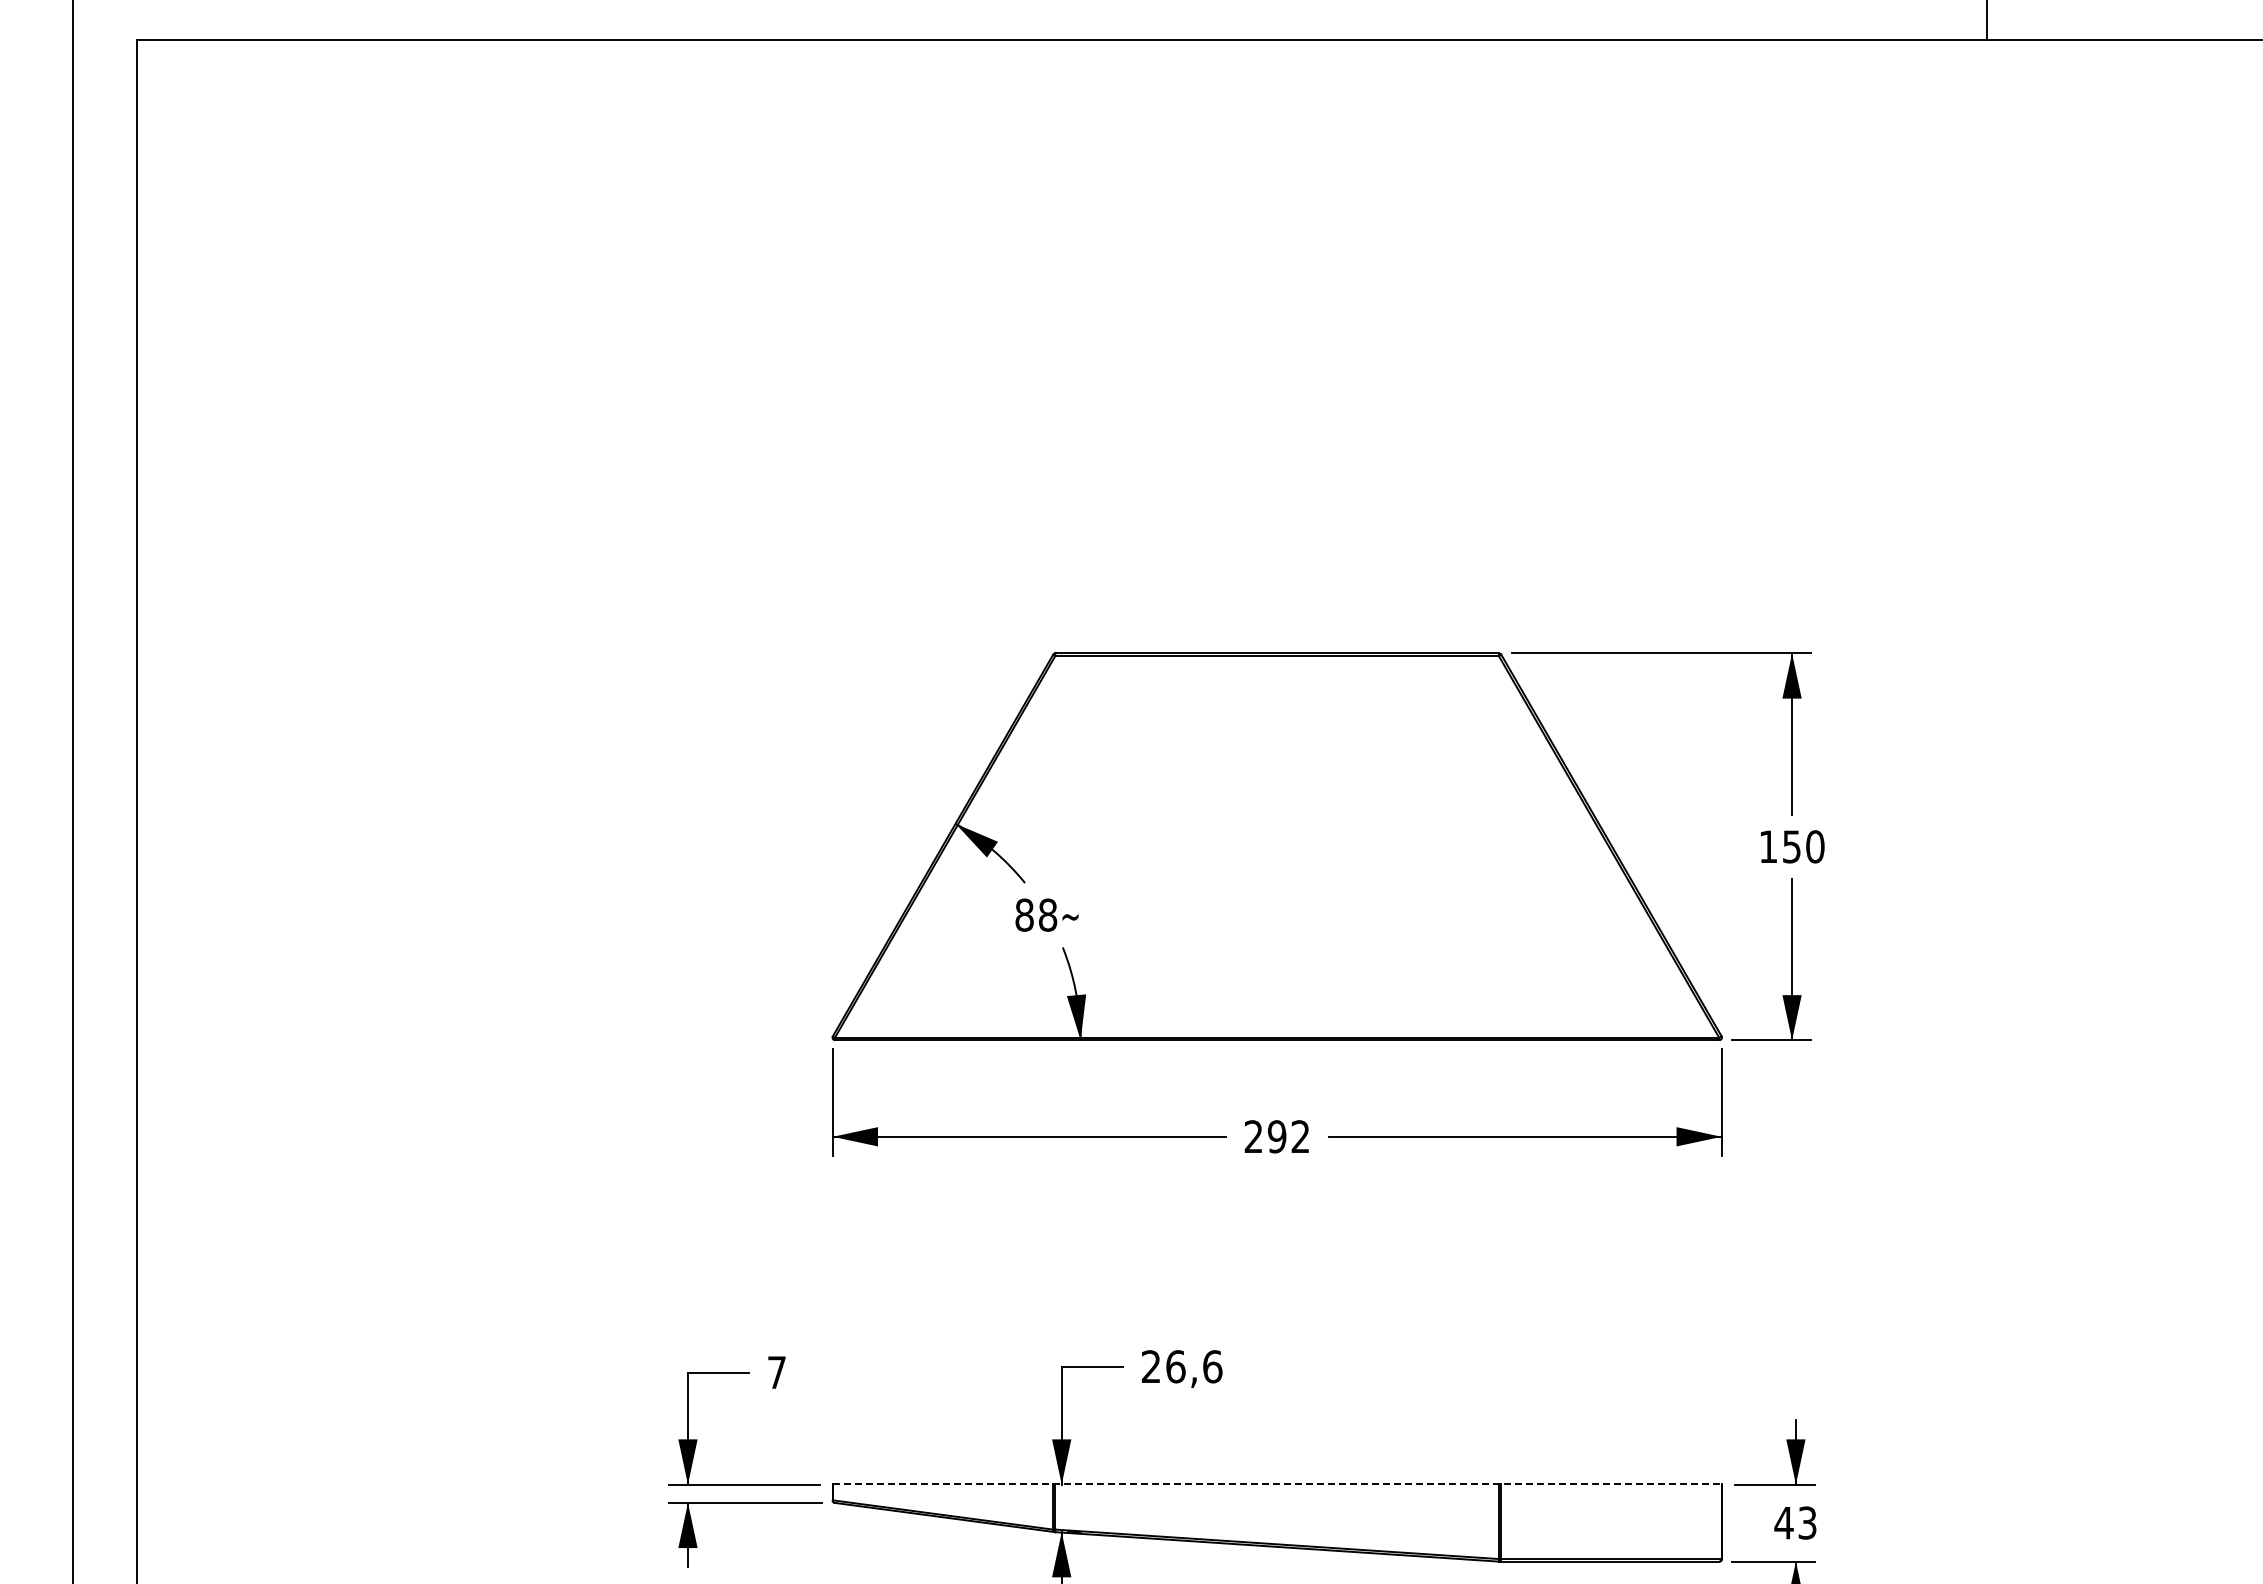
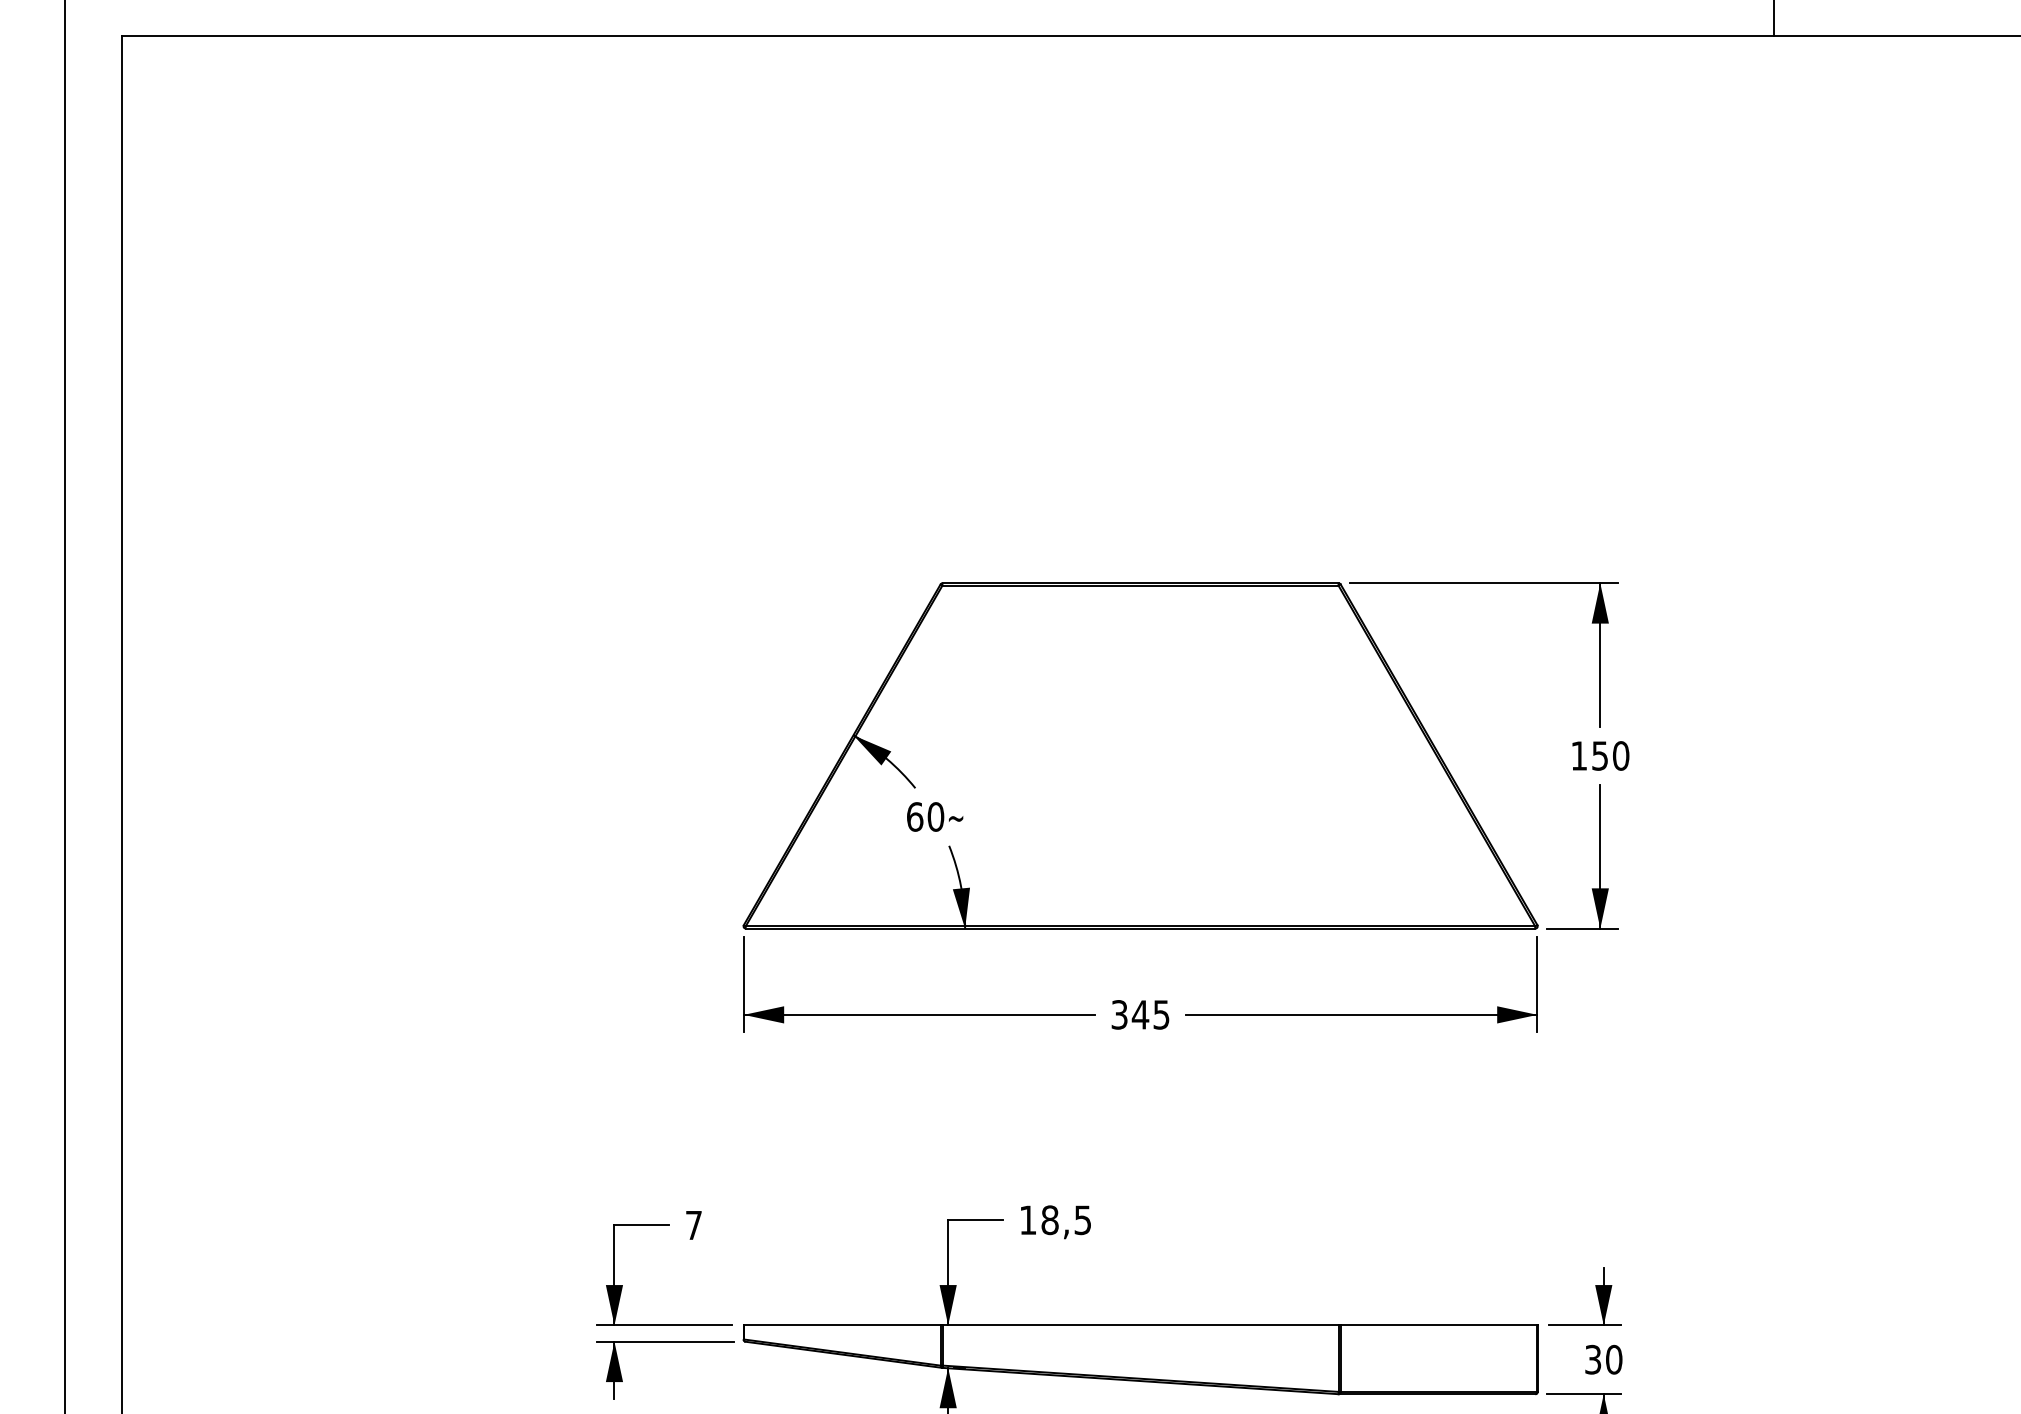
text: (1036, 914) -> (925, 816), 88 -> 60
text: (1276, 1136) -> (1139, 1014), 292 -> 345
text: (1182, 1366) -> (1056, 1219), 26,6 -> 18,5
line: (1277, 1484) -> (1140, 1325), dashed -> solid
text: (1795, 1522) -> (1603, 1359), 43 -> 30

